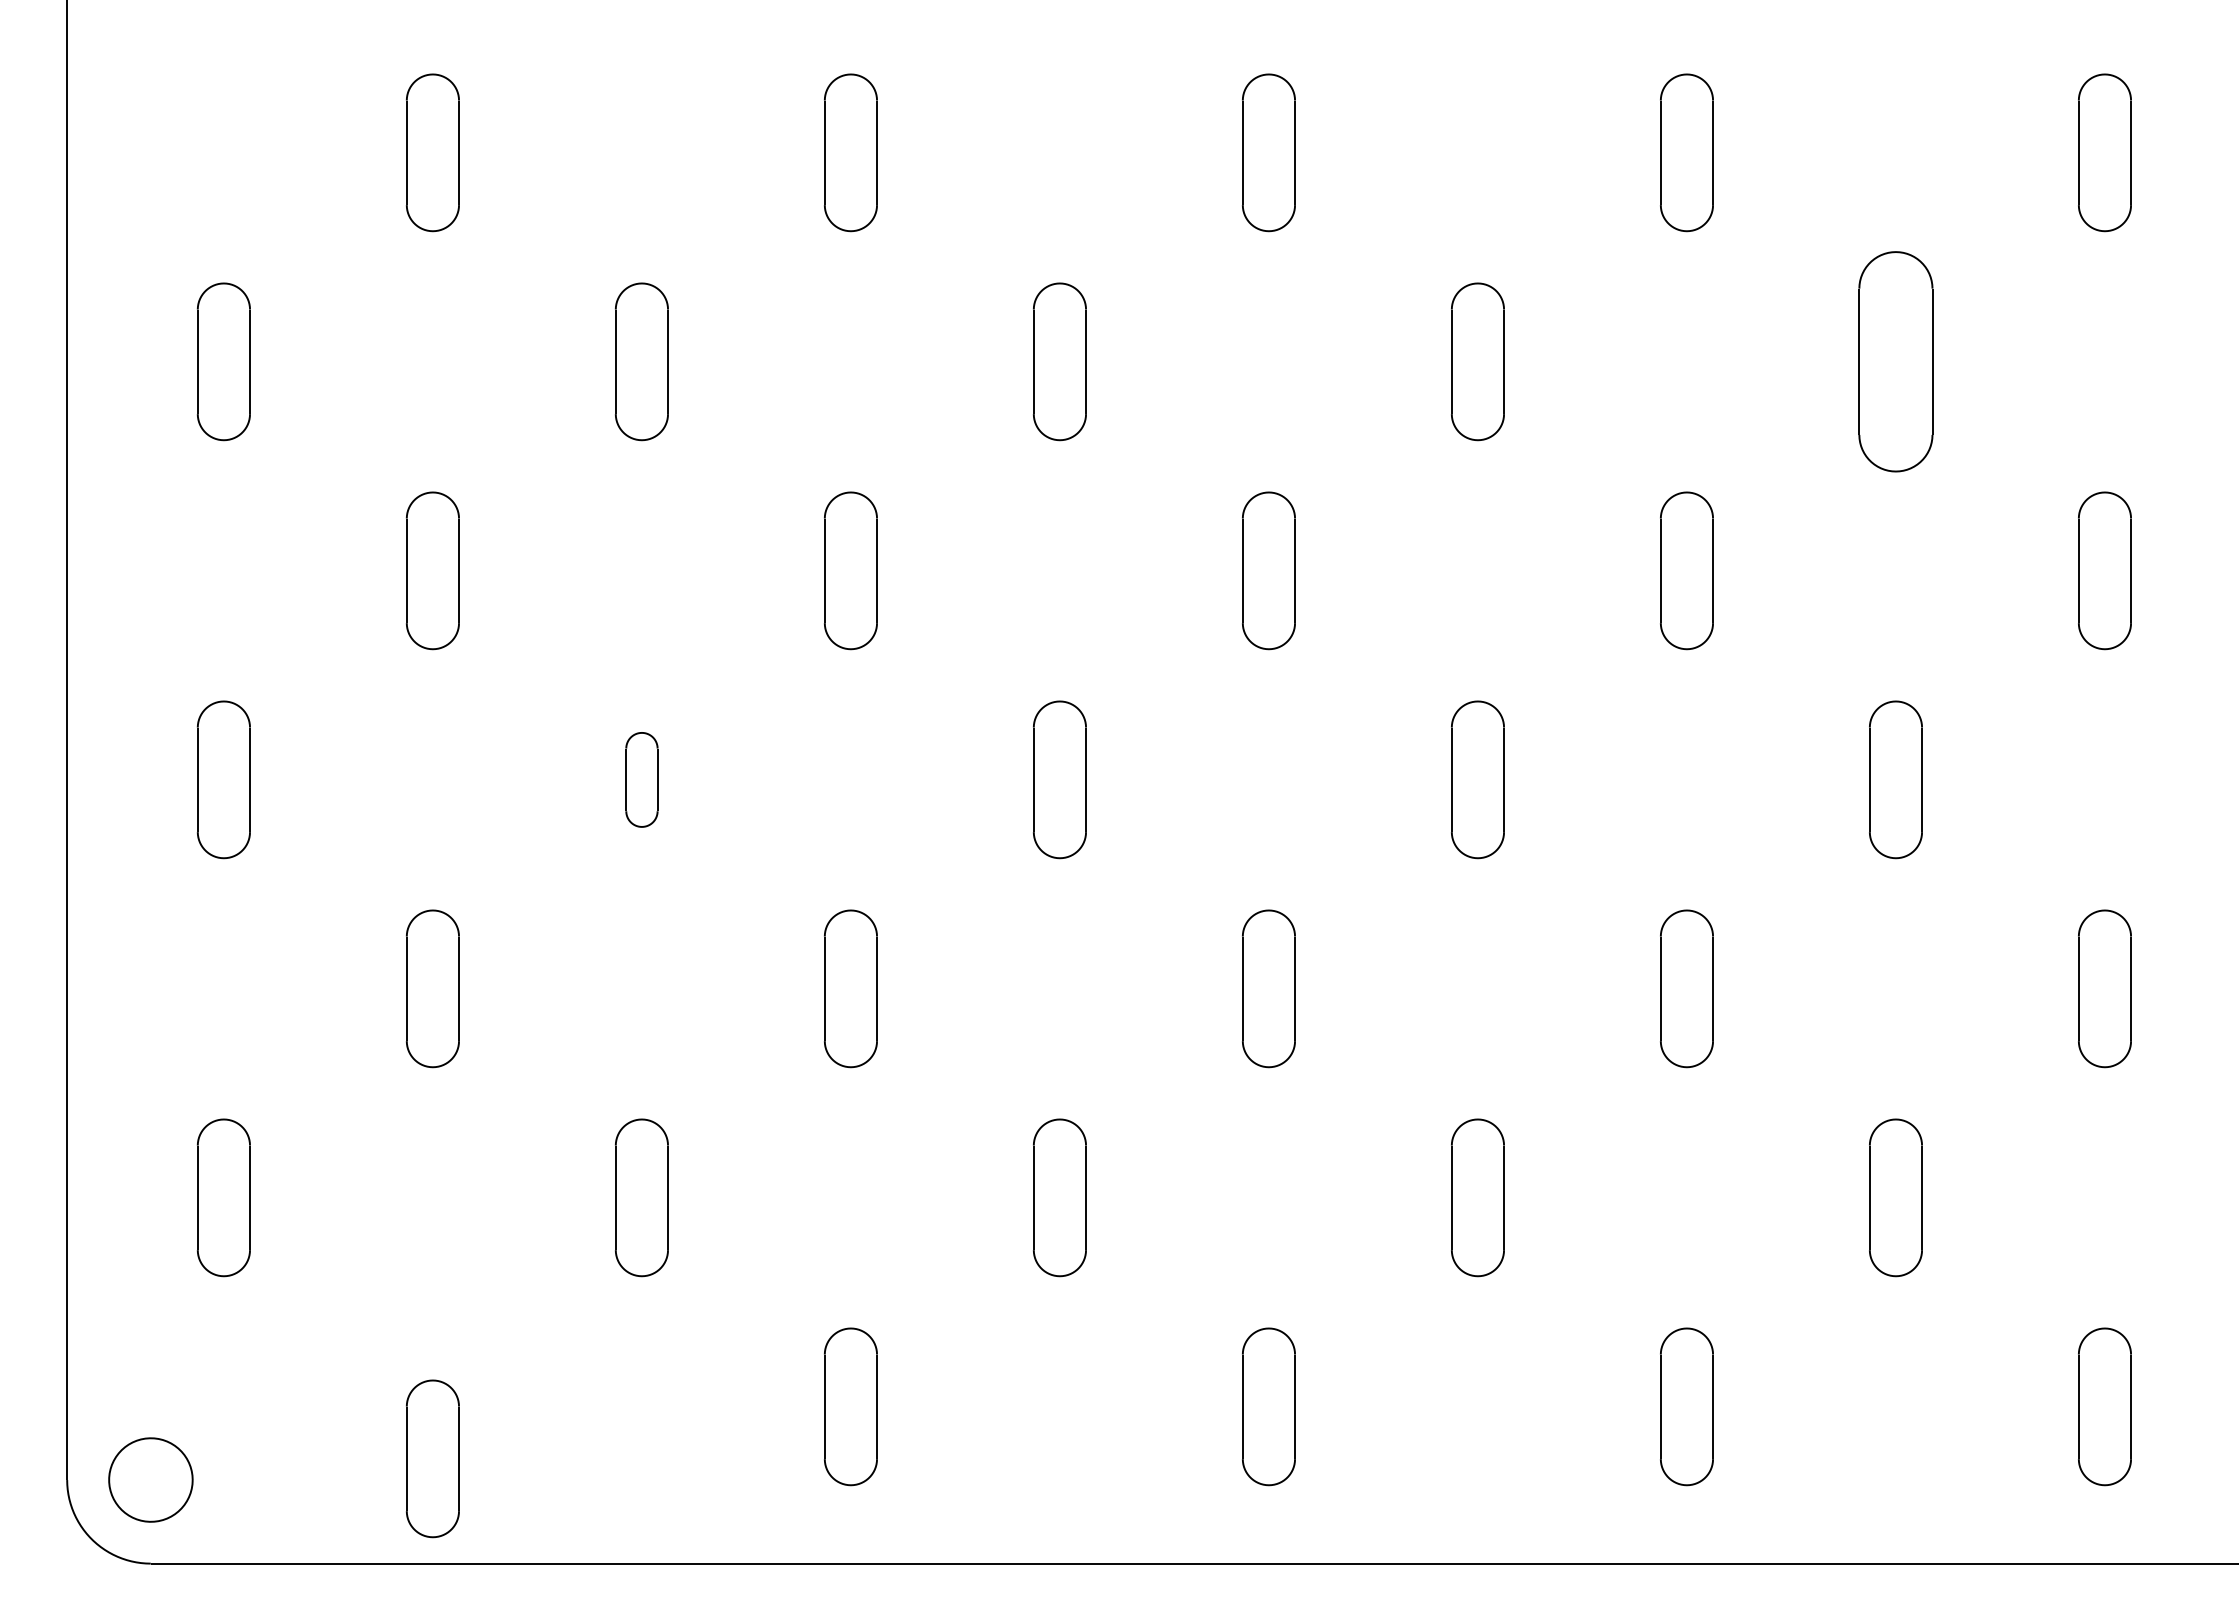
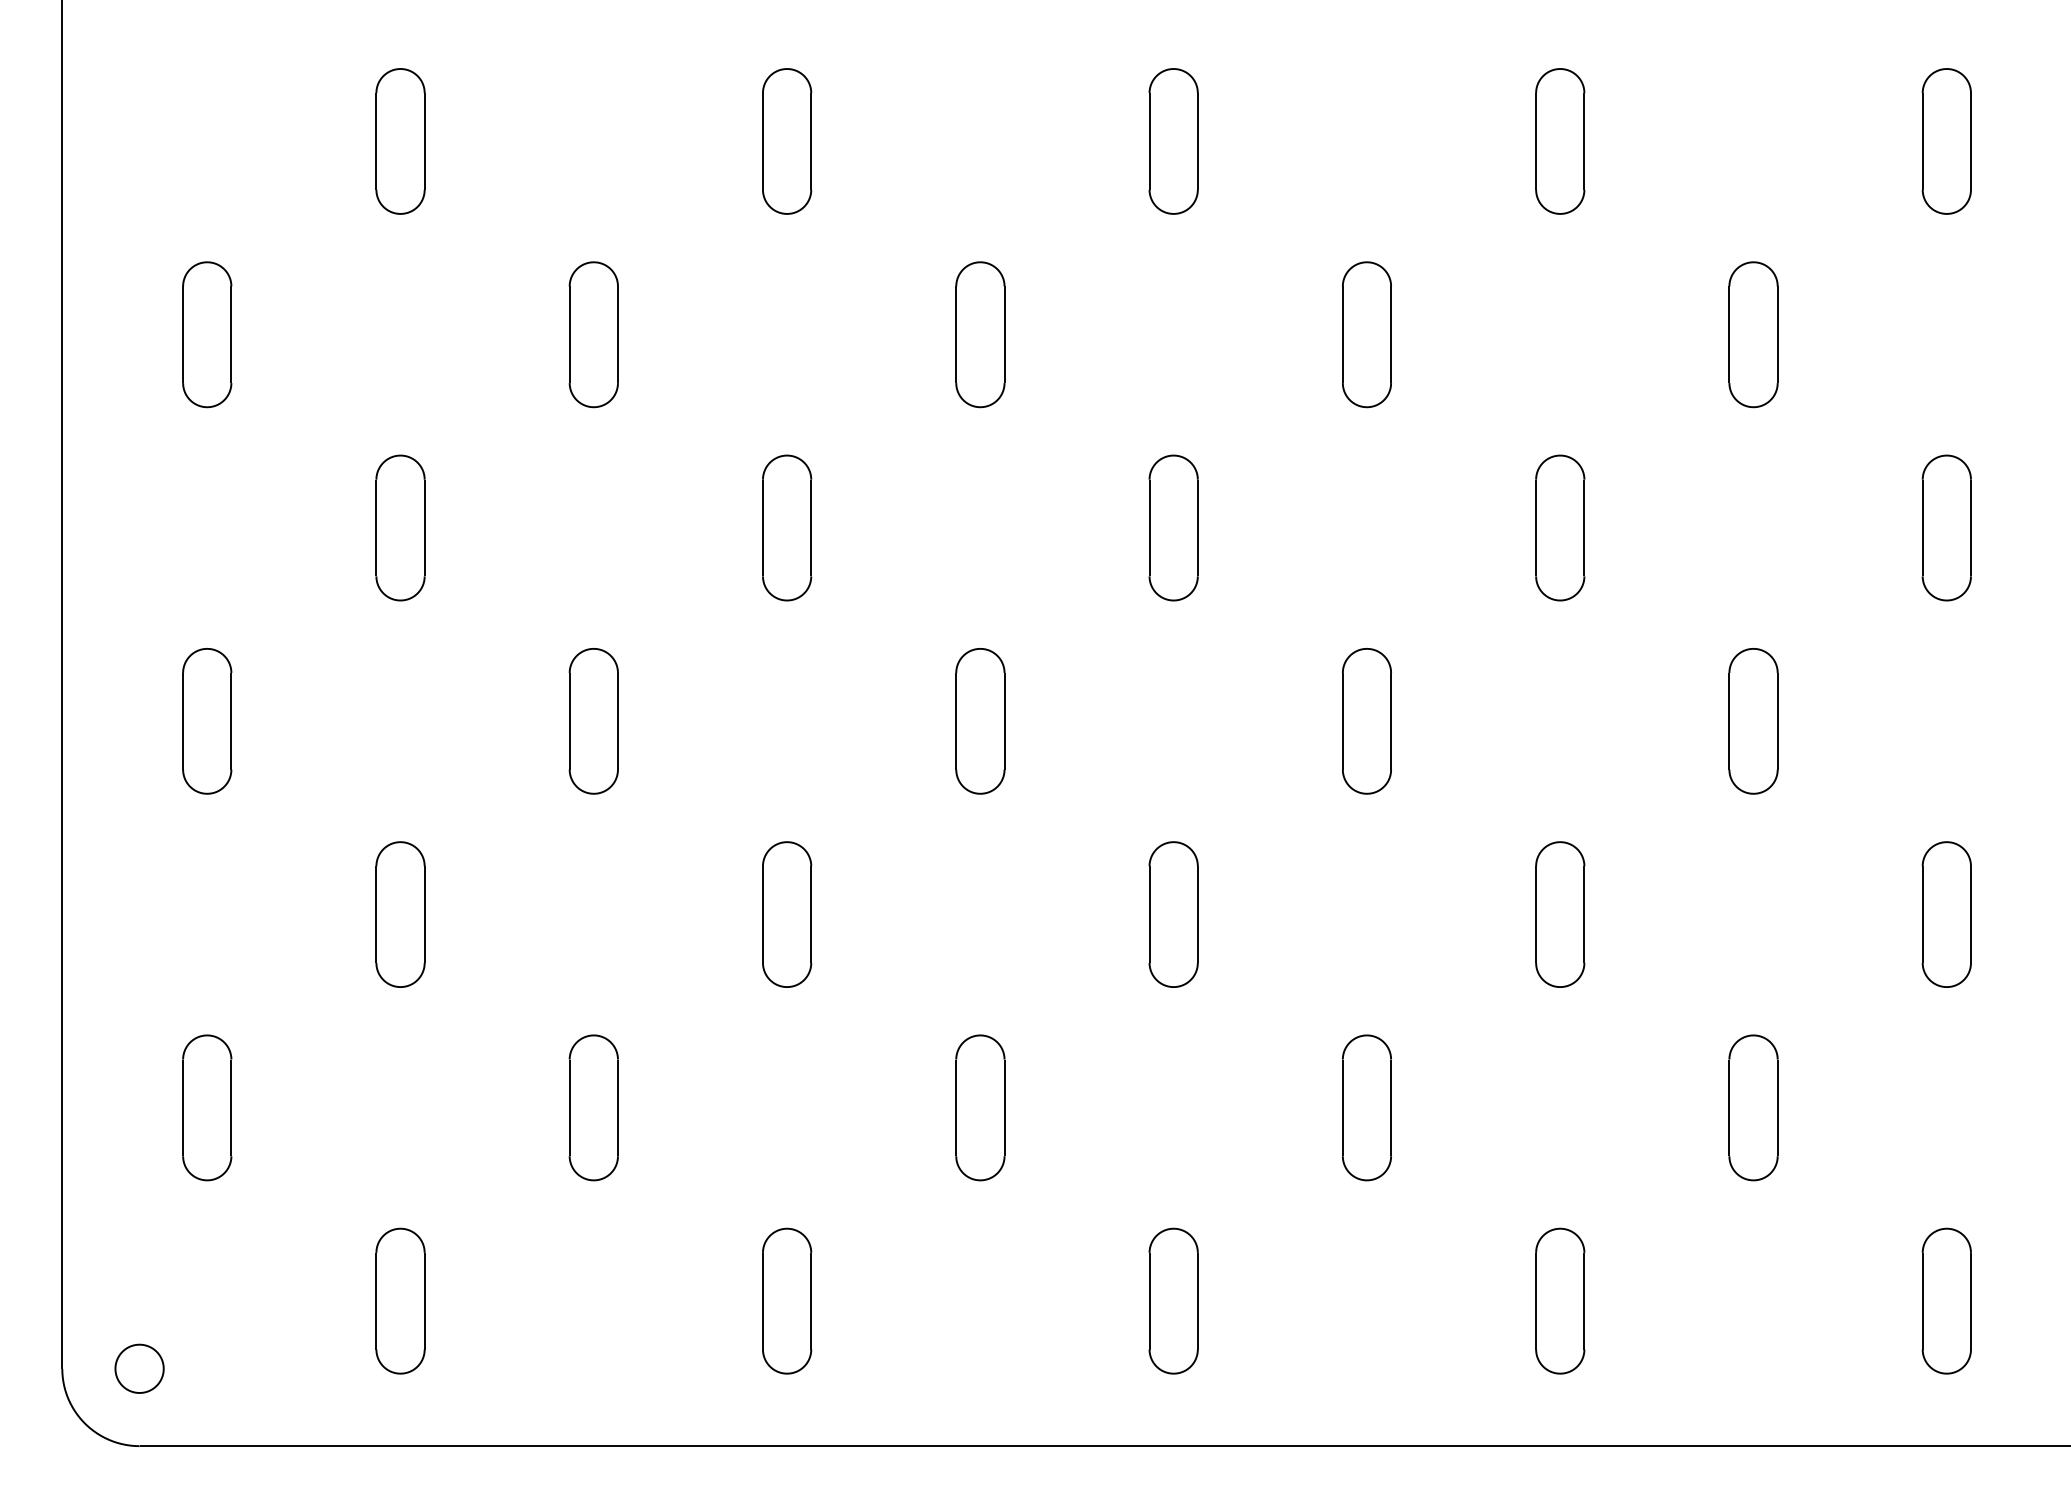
part: (1895, 361) -> (1753, 334), size x0.71
part: (641, 779) -> (593, 720), size x1.67
part: (432, 1458) -> (400, 1300), moved
part: (150, 1479) -> (139, 1368), size x0.62

